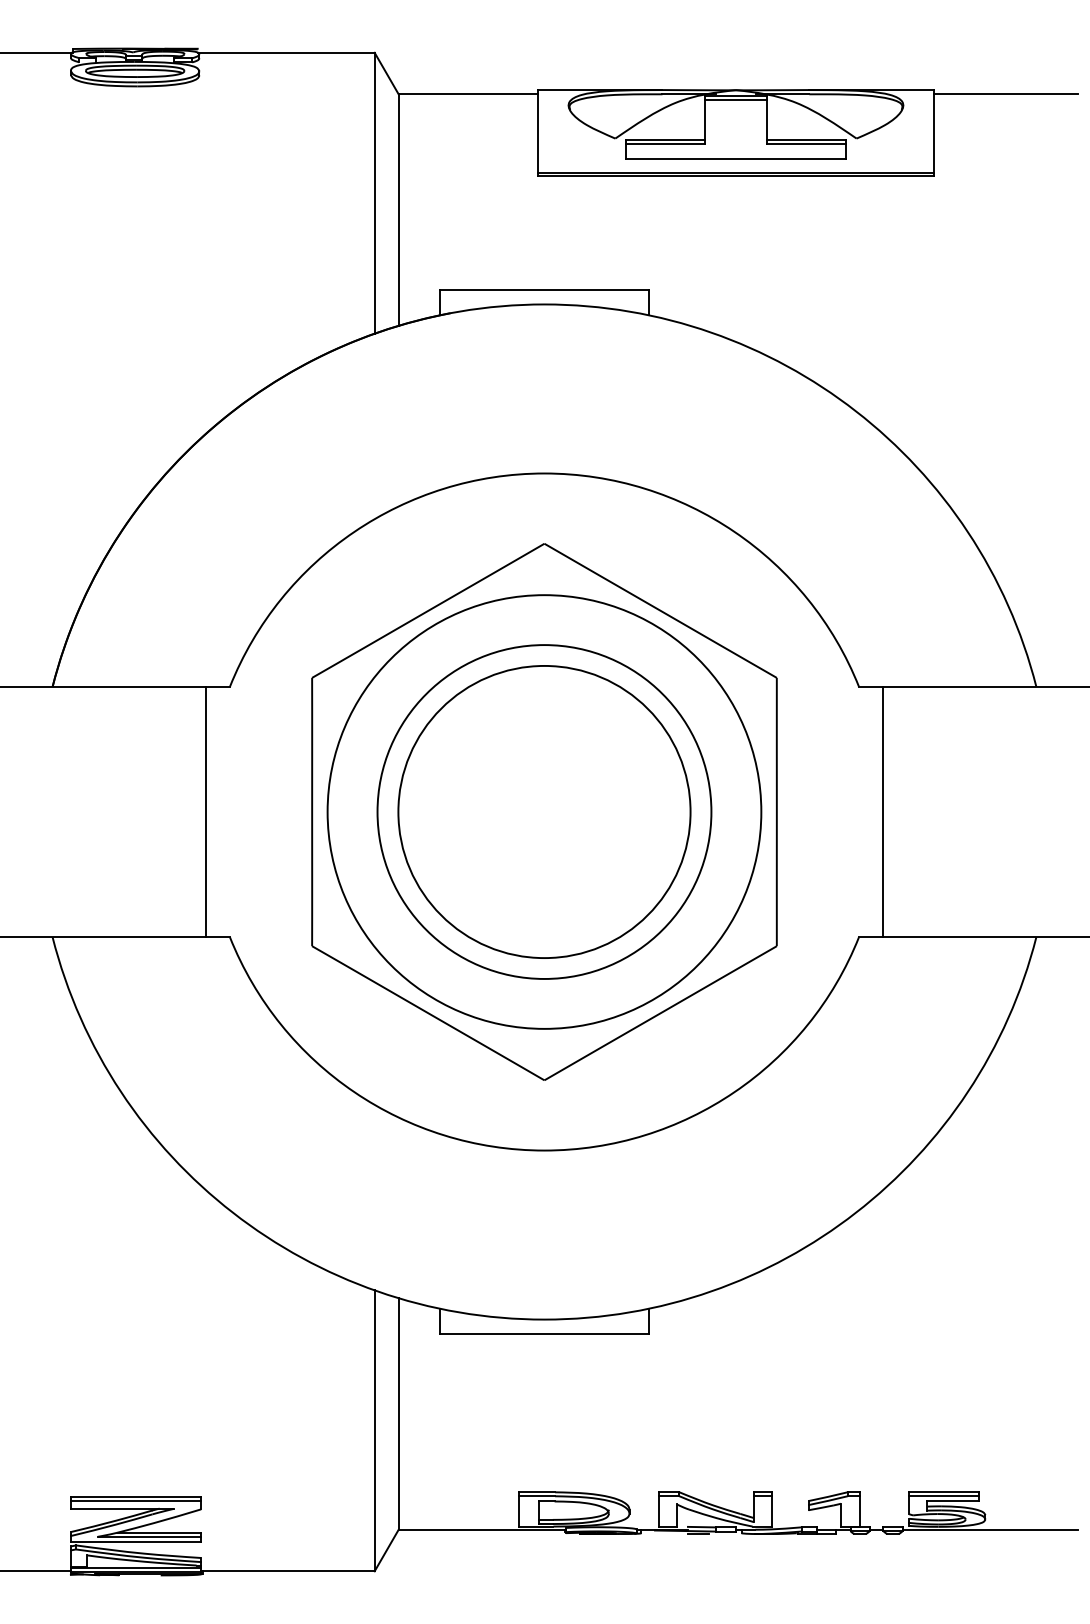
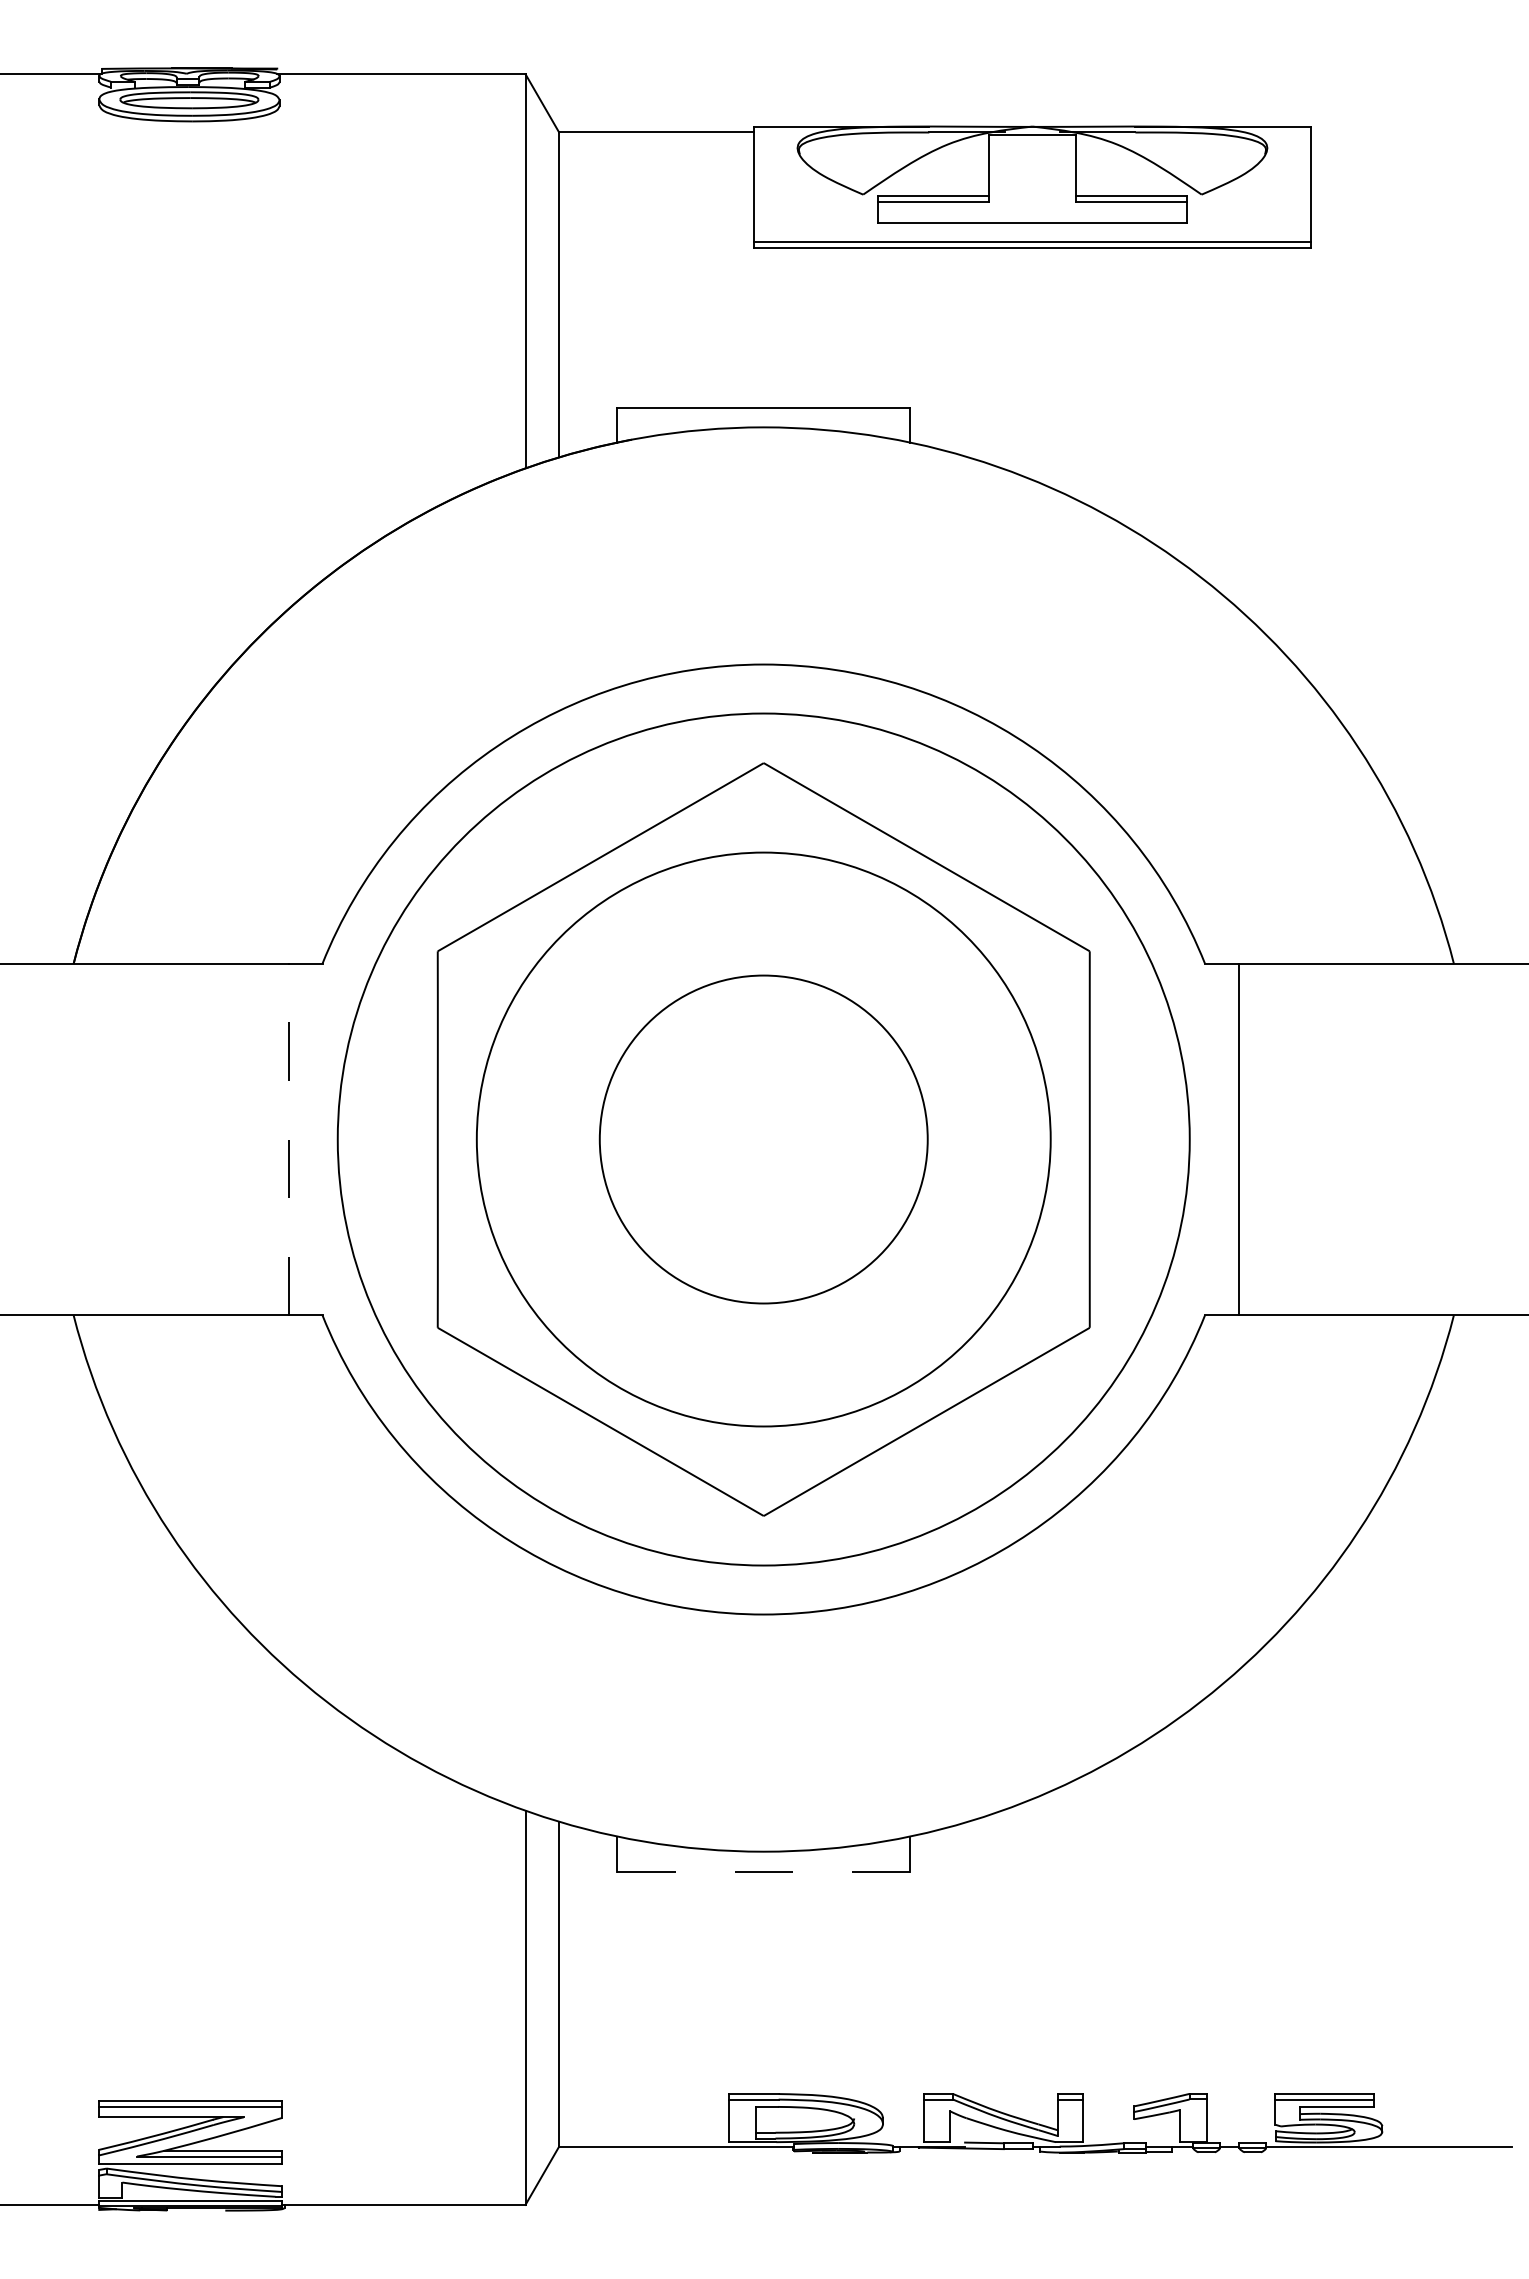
line: (1005, 94) -> (1410, 132), removed
line: (736, 100) -> (1032, 140), removed
line: (205, 812) -> (288, 1139), solid -> dashed
circle: (544, 812) -> (763, 1139), size x0.7
circle: (544, 812) -> (763, 1139), size x1.4
circle: (544, 812) -> (763, 1139), size x1.4
line: (544, 1333) -> (763, 1871), solid -> dashed
line: (698, 1533) -> (979, 2152), removed

